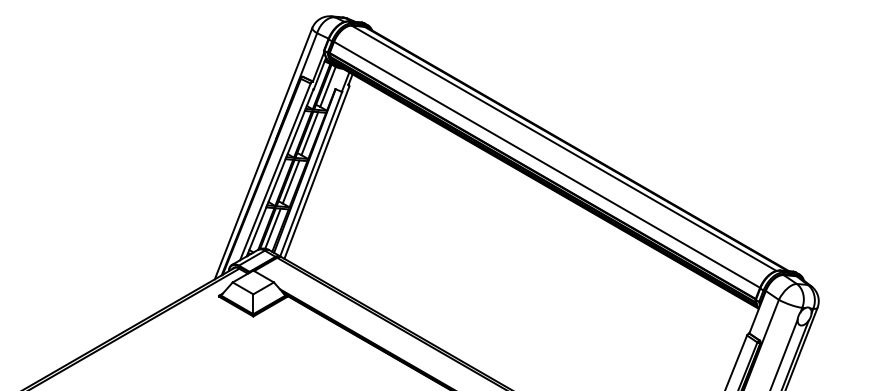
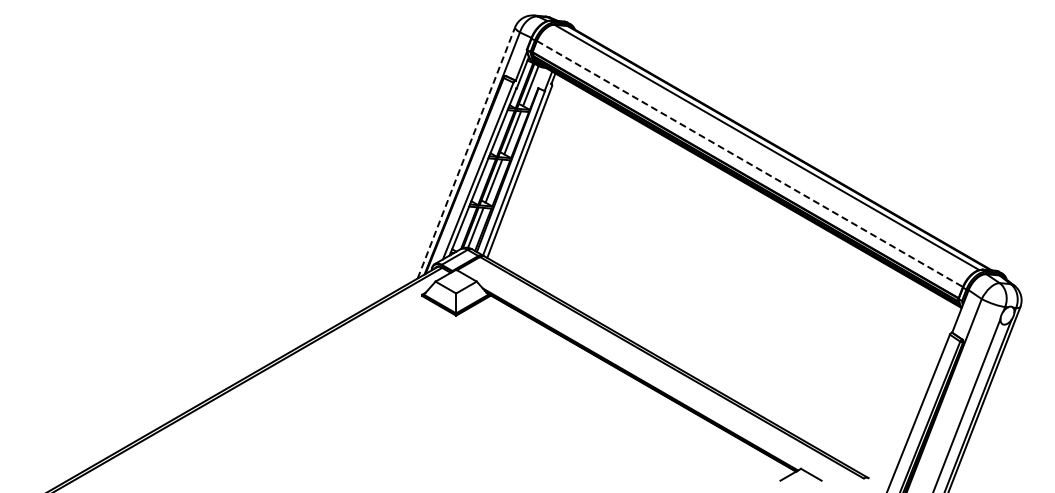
line: (263, 153) -> (466, 152), solid -> dashed
line: (546, 164) -> (749, 163), solid -> dashed

